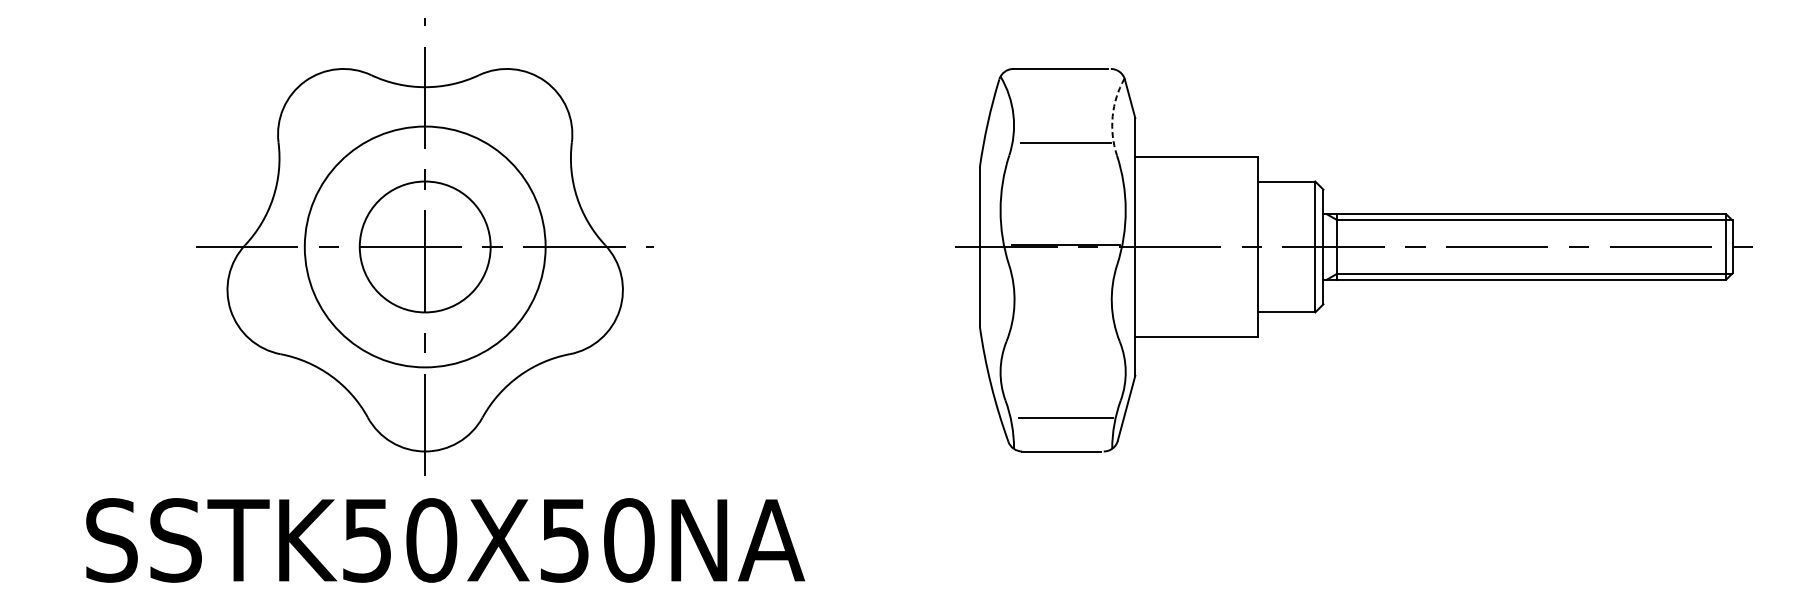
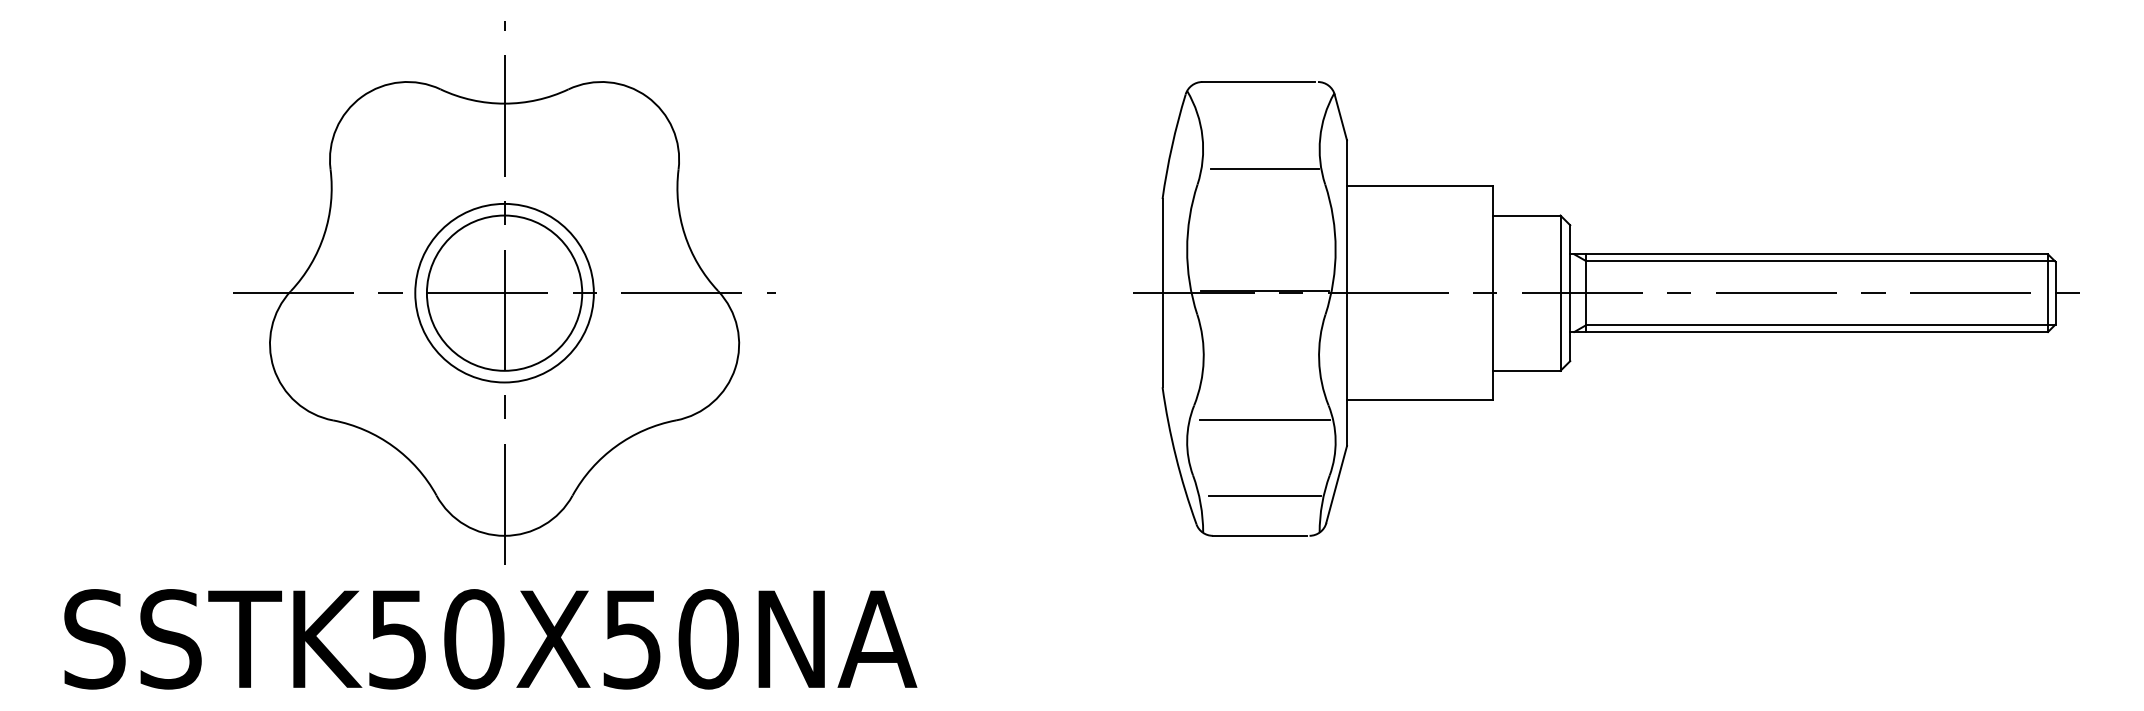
arc: (1112, 116) -> (1320, 138), dashed -> solid
circle: (425, 246) -> (504, 292), size x0.62
line: (1065, 354) -> (1264, 420), added
text: (445, 540) -> (490, 639), moved

